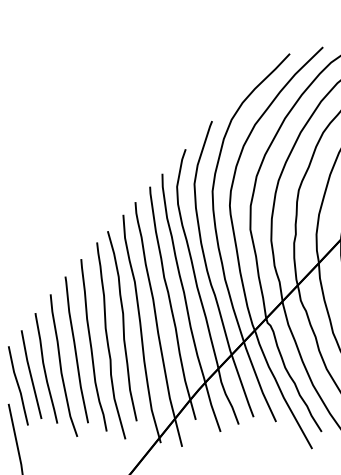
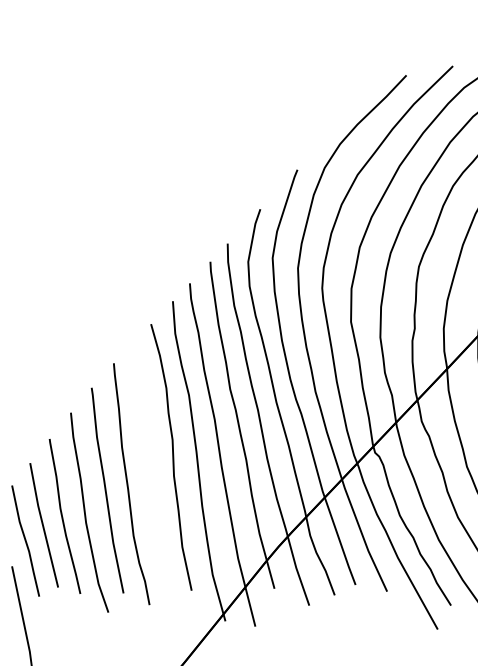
curve: (108, 340) -> (152, 477), removed

